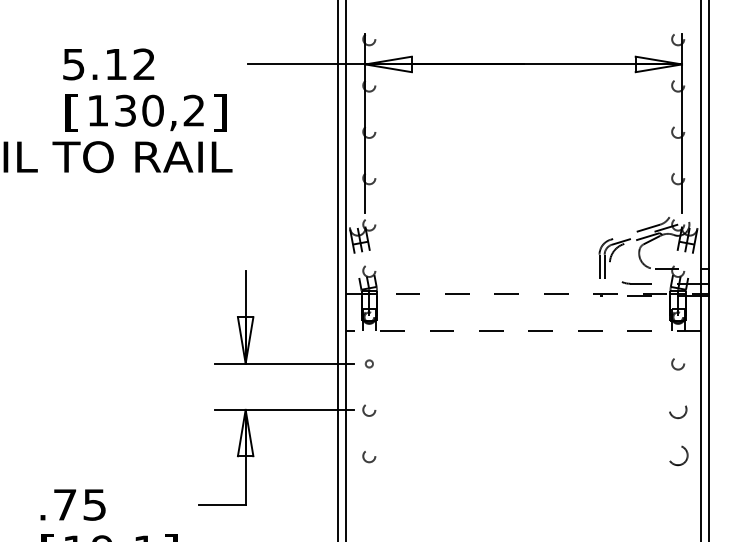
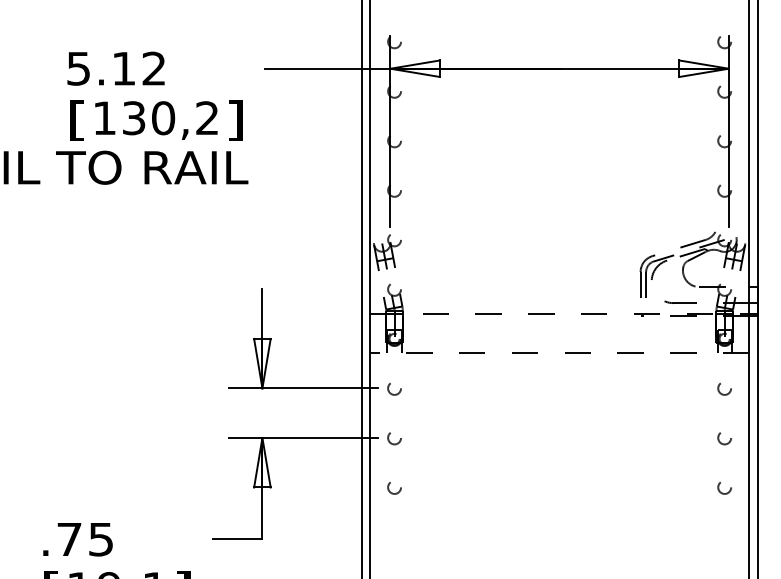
circle: (369, 364) -> (394, 389), size x1.67
circle: (678, 410) -> (725, 438), size x0.71
circle: (678, 457) -> (725, 488), size x0.62

